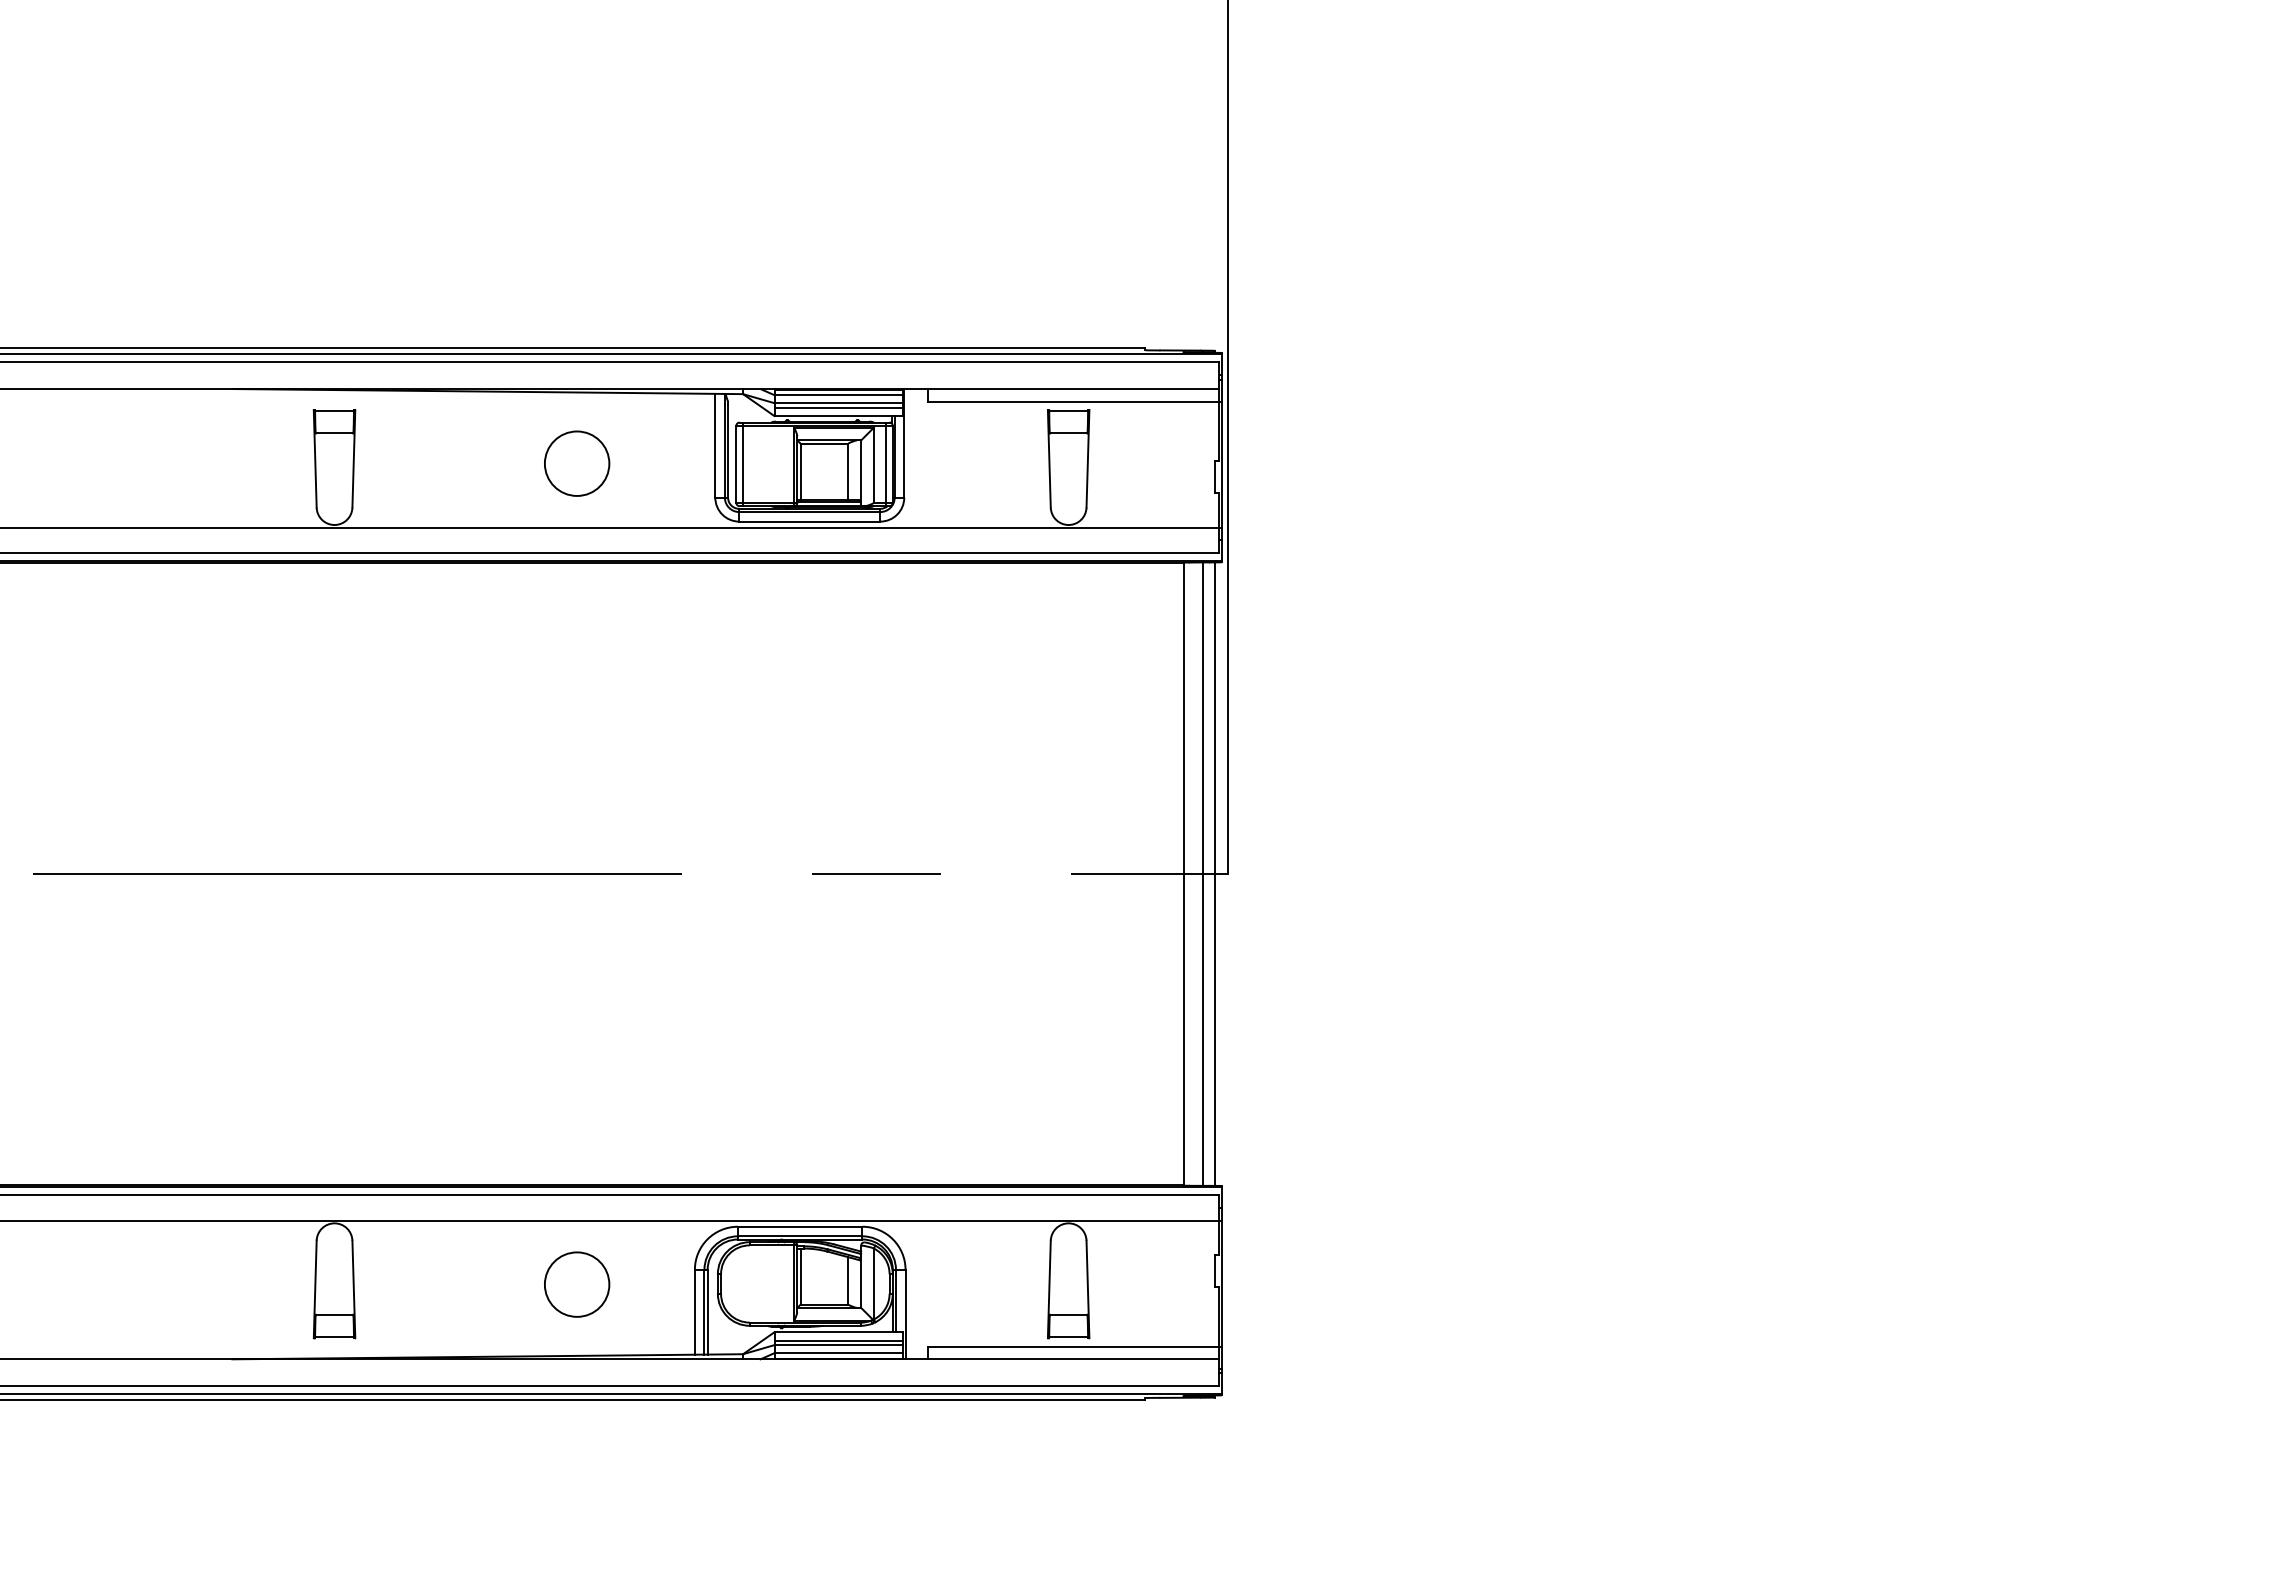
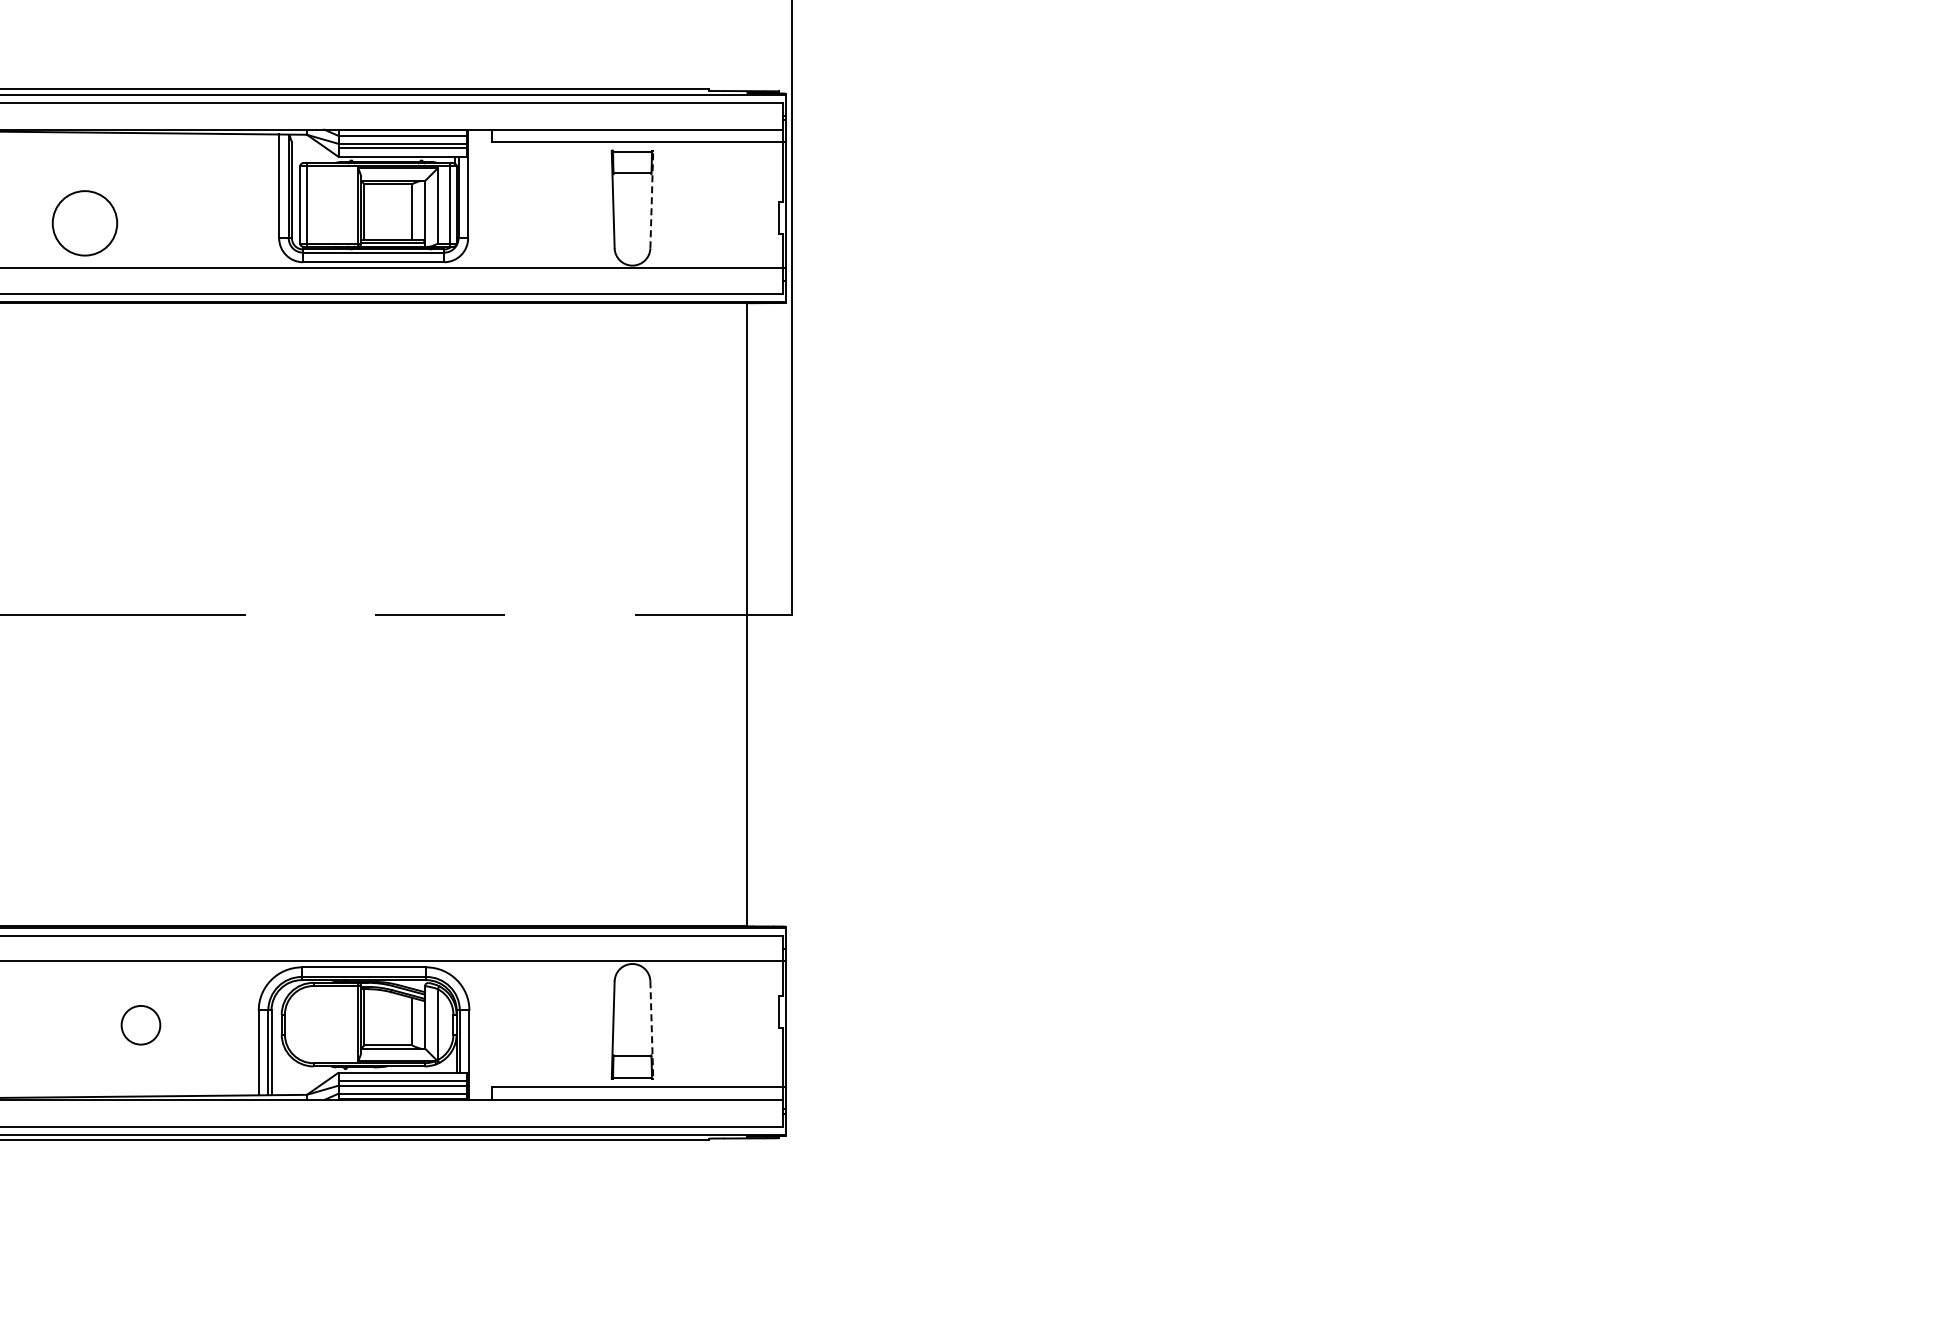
line: (1087, 458) -> (651, 199), solid -> dashed
circle: (577, 463) -> (85, 223), moved
line: (1202, 873) -> (766, 614), removed
line: (1215, 873) -> (779, 614), removed
circle: (576, 1284) -> (140, 1025), size x0.6
line: (1087, 1289) -> (651, 1030), solid -> dashed

